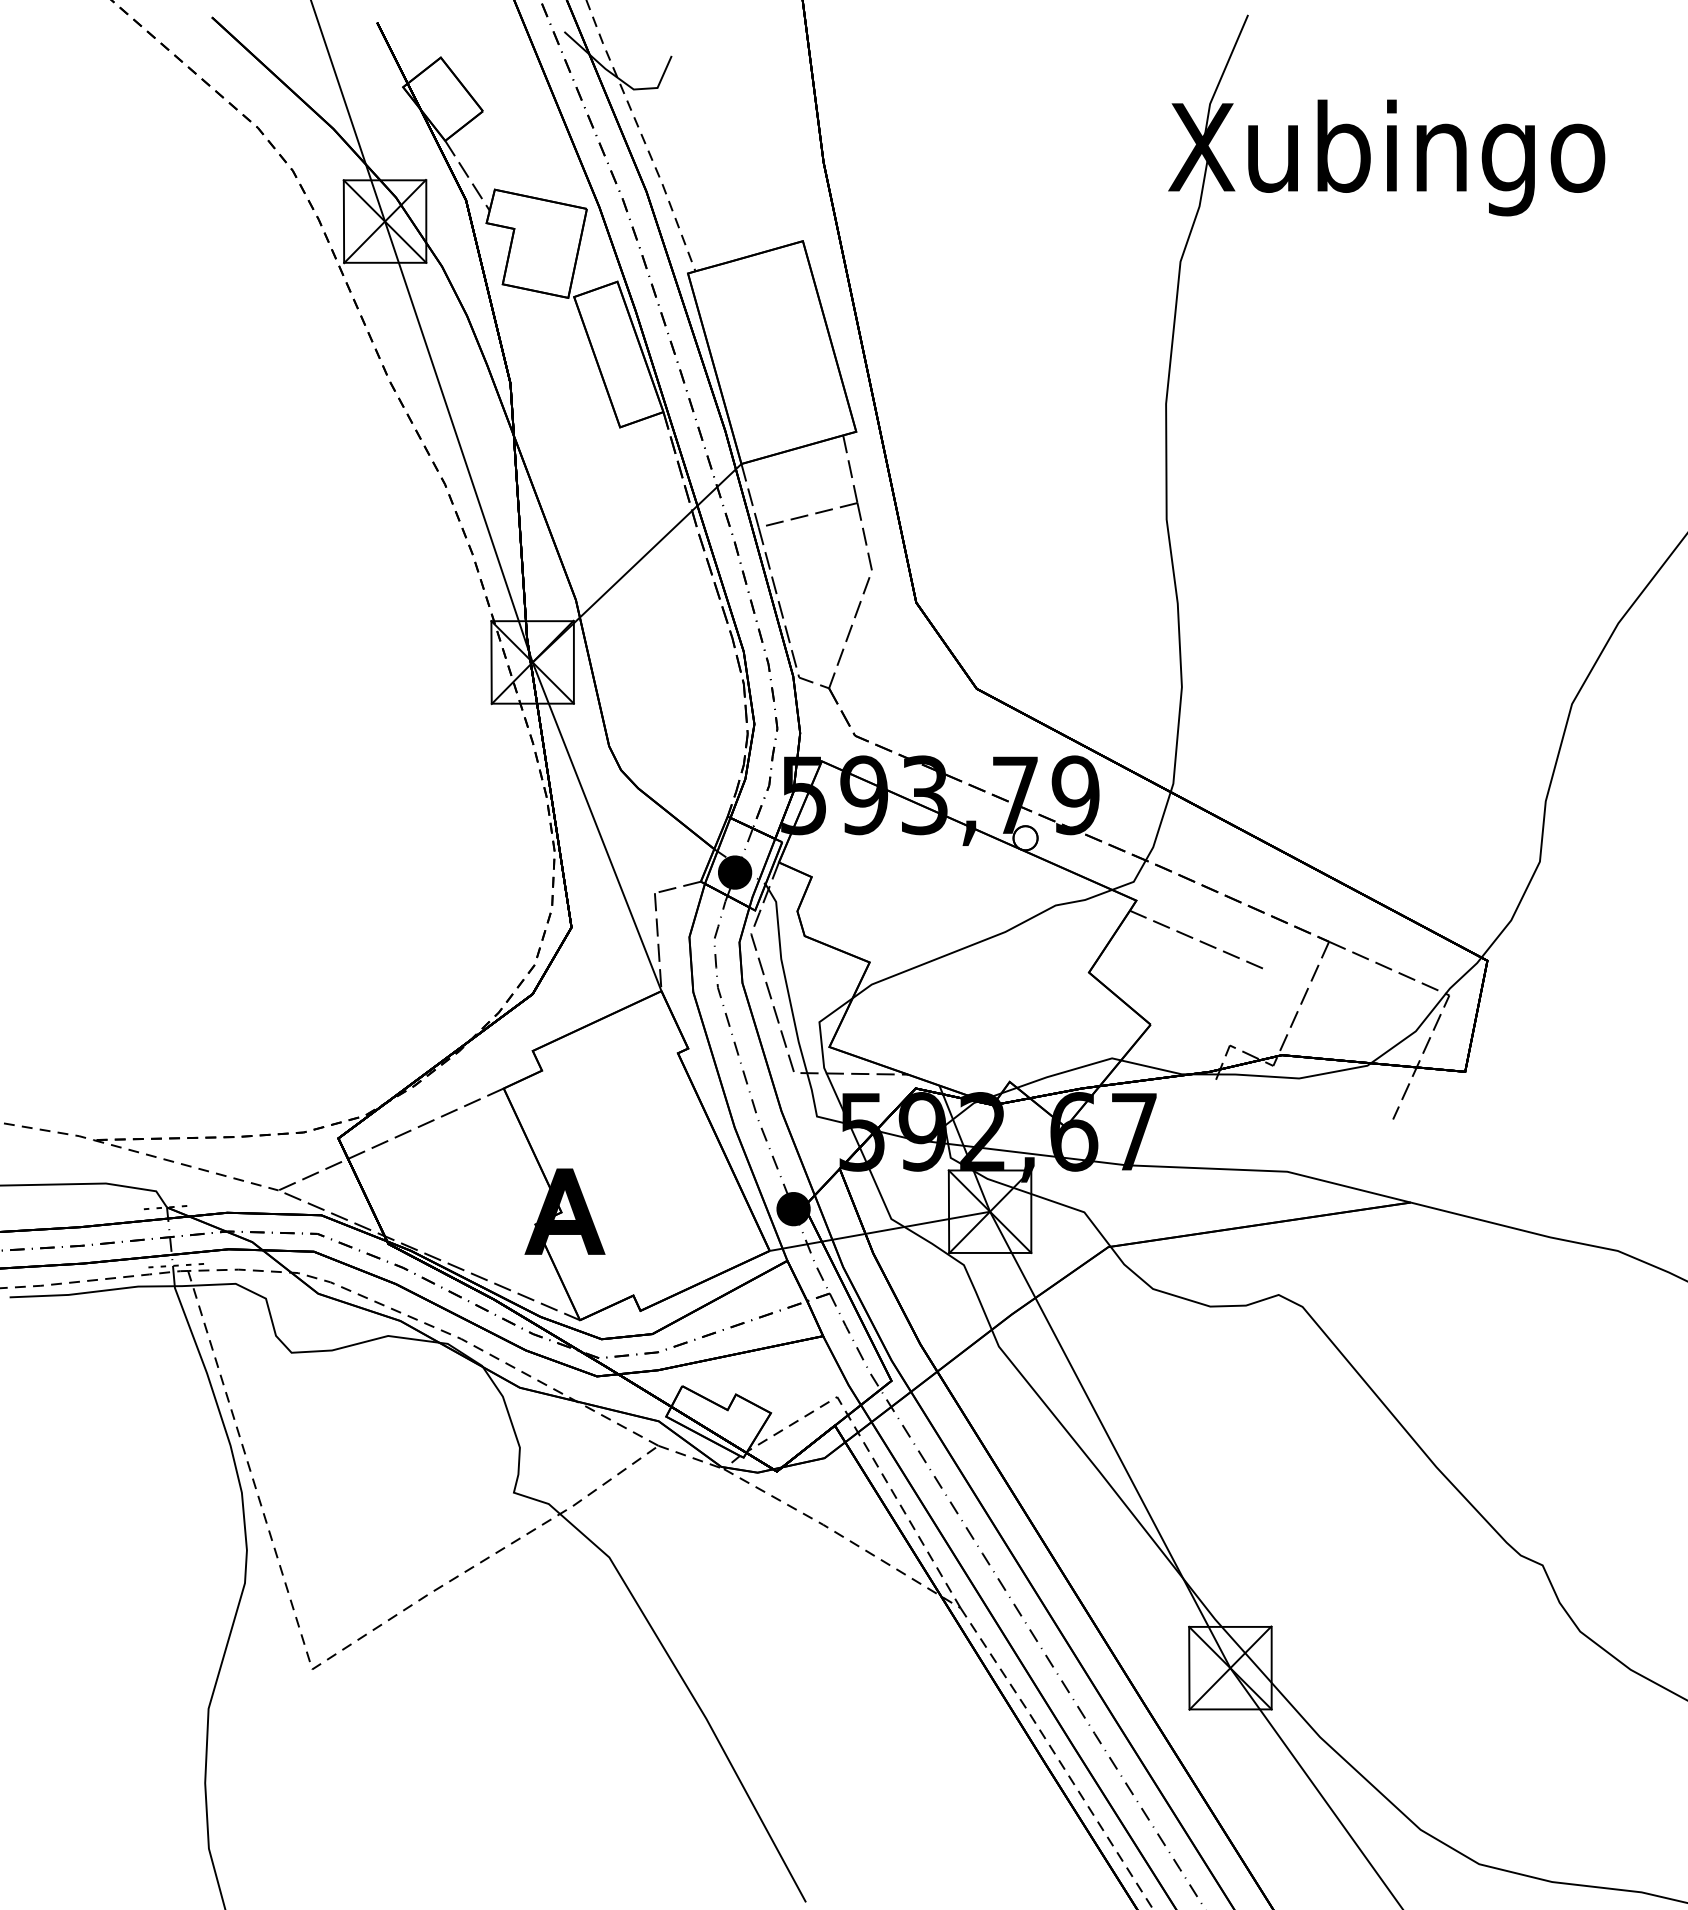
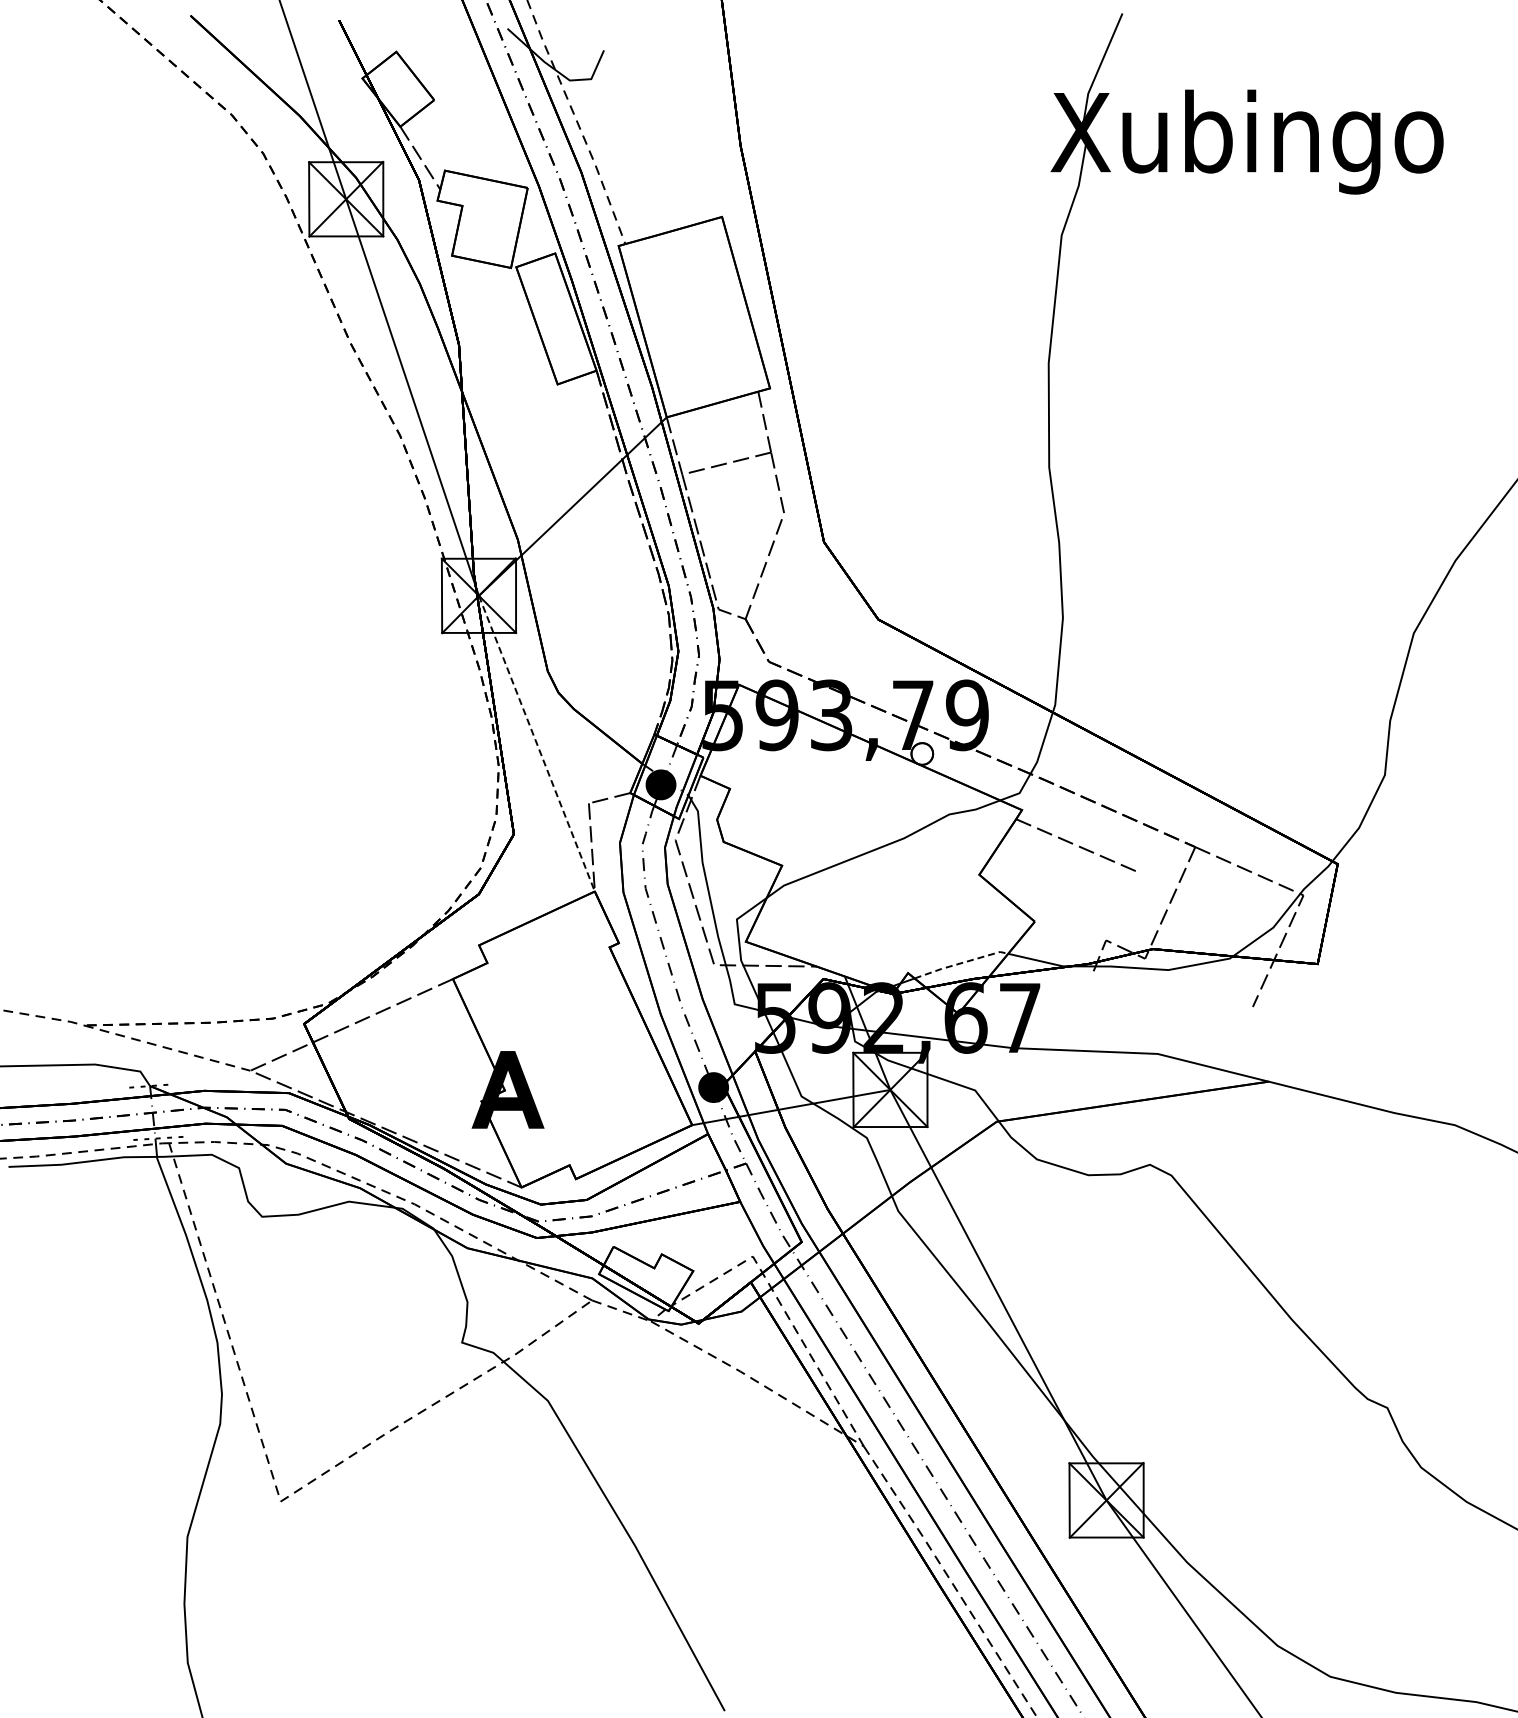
line: (596, 826) -> (536, 743), solid -> dashed
line: (1069, 1071) -> (961, 963), solid -> dashed

